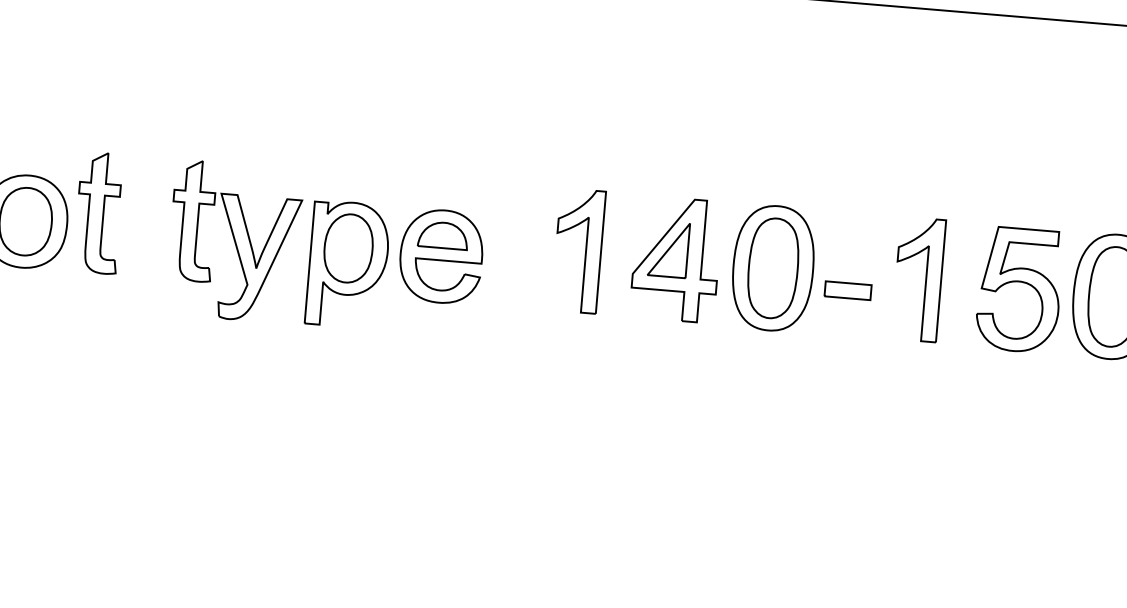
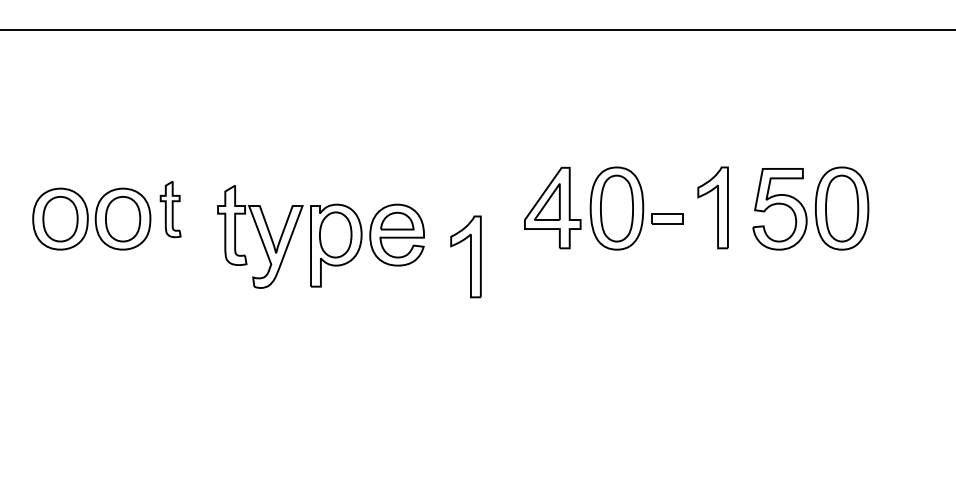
part: (98, 213) -> (170, 209), size x0.7
part: (325, 248) -> (320, 236), moved
part: (577, 250) -> (465, 256), moved

